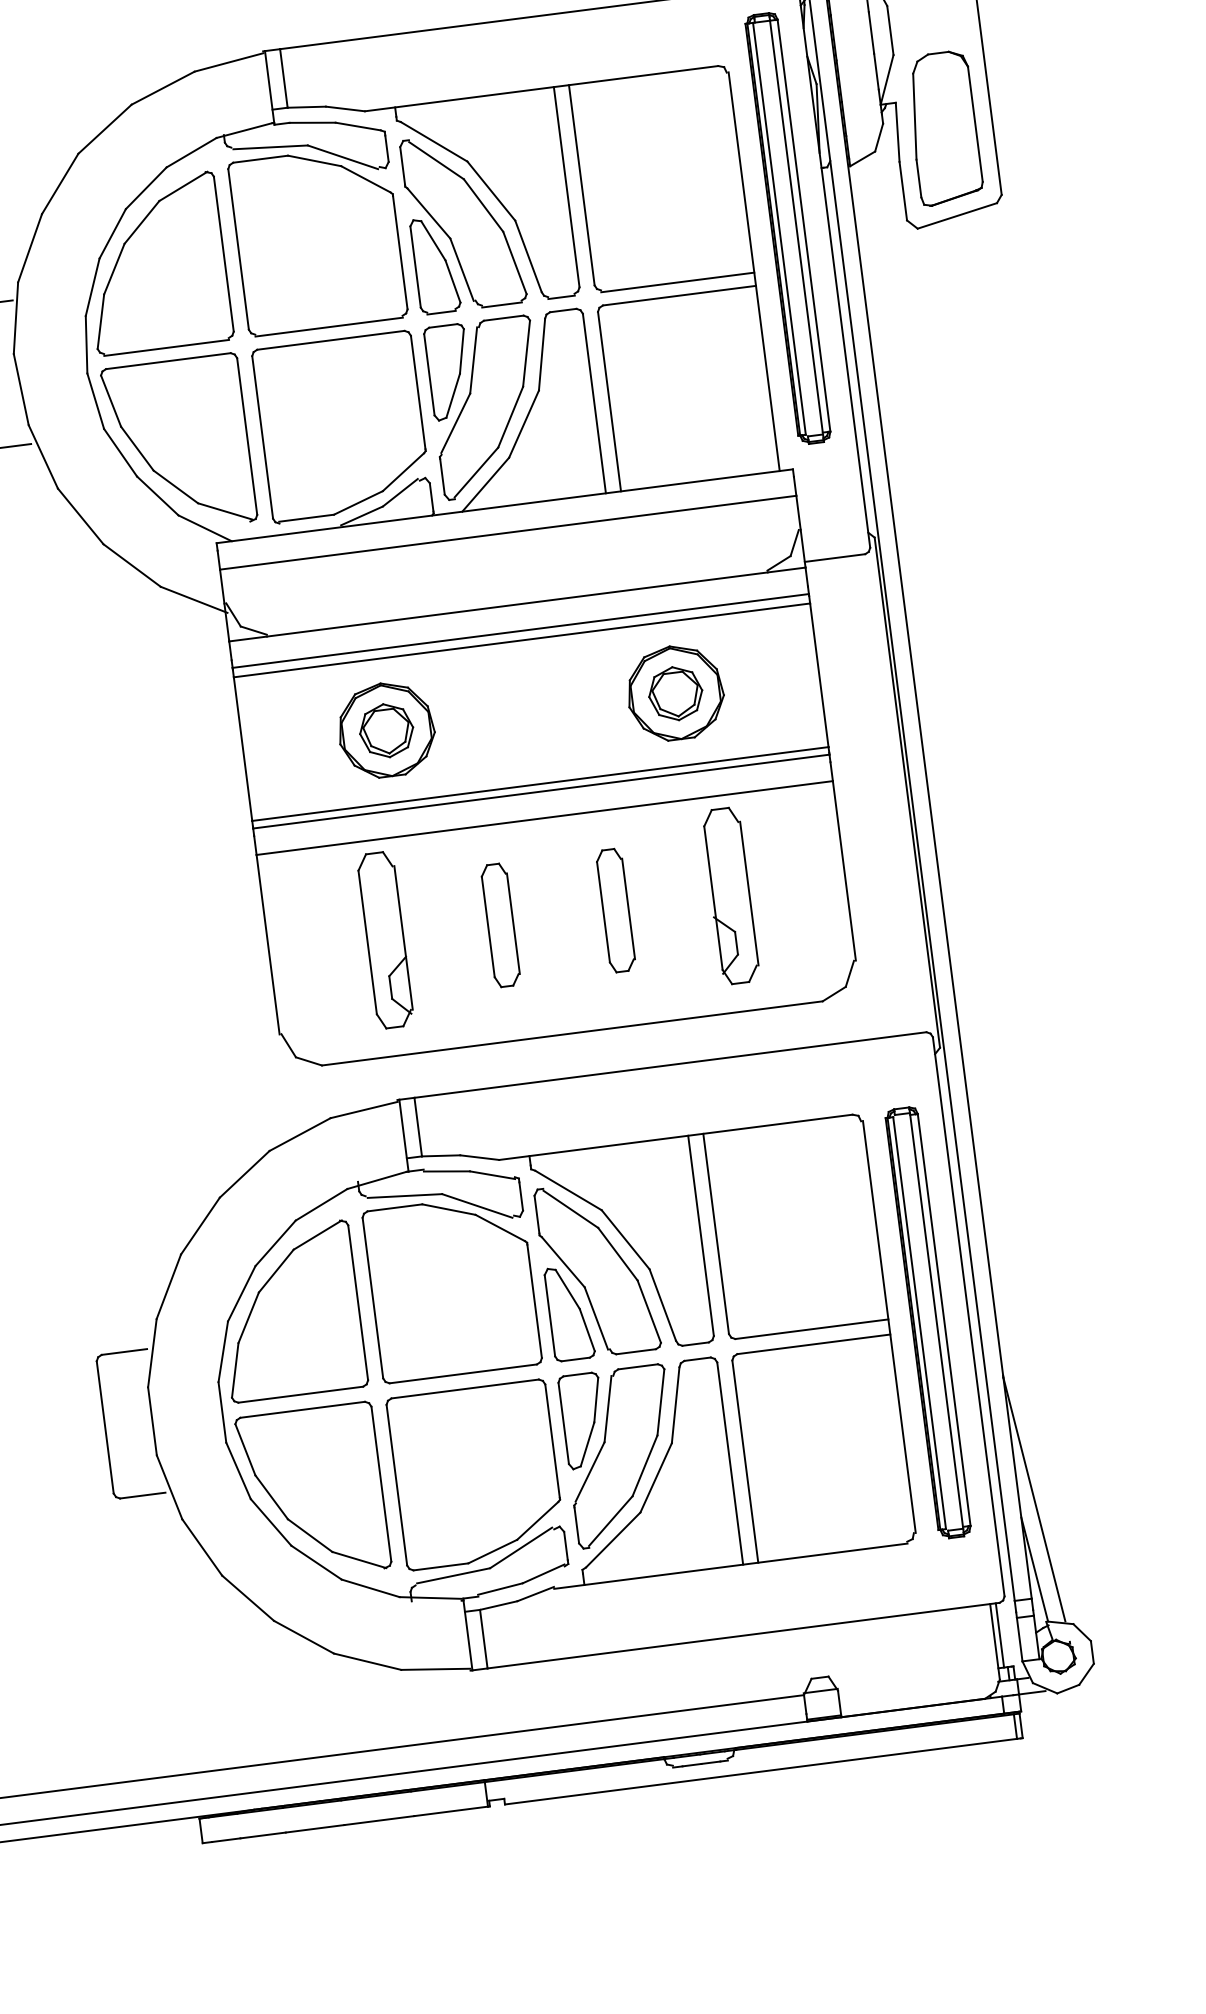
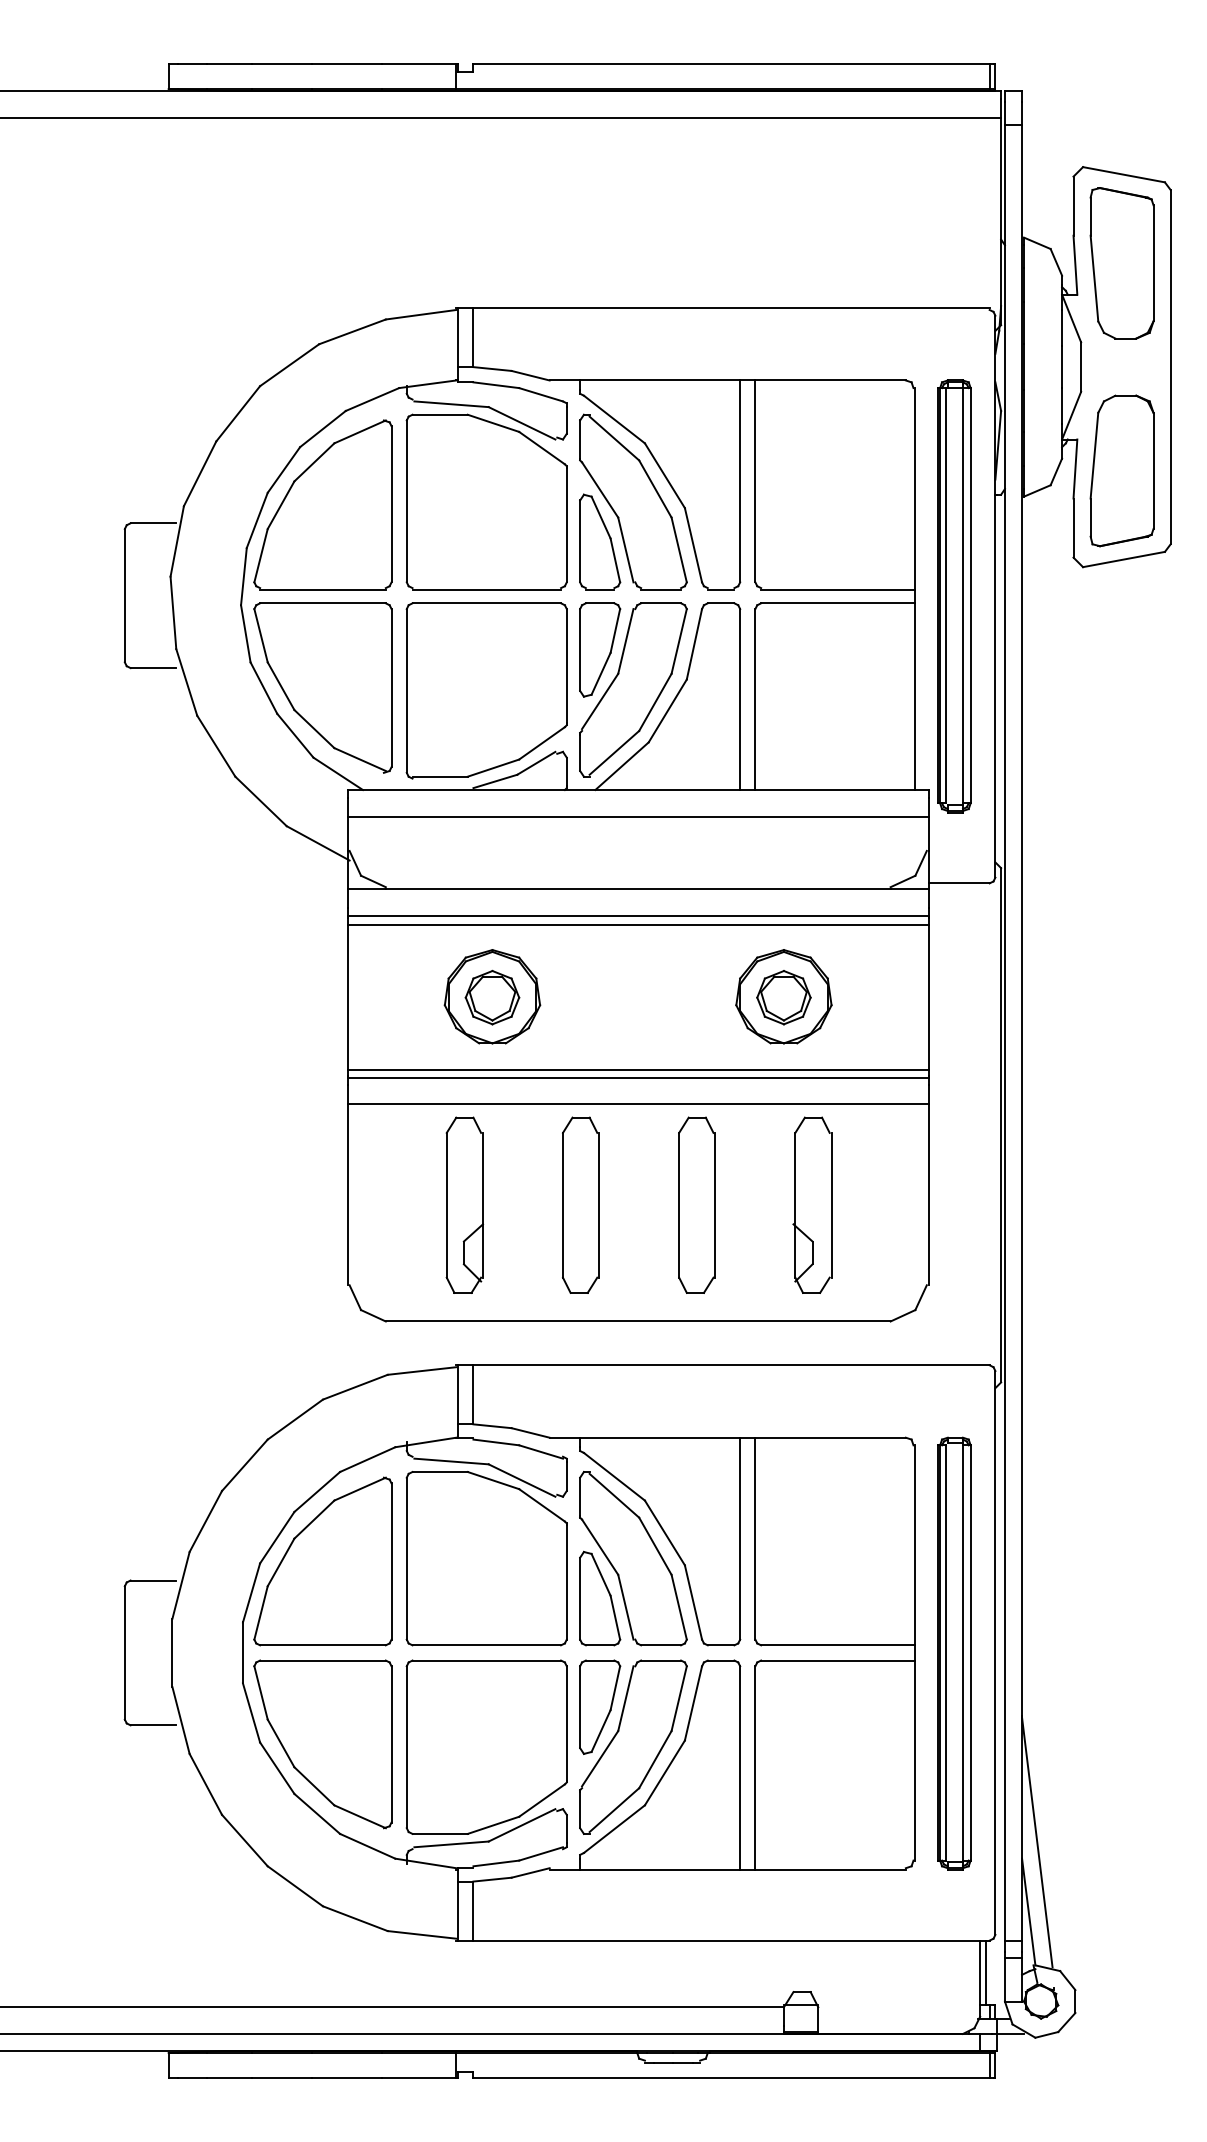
part: (788, 228) -> (954, 596), moved
part: (615, 909) -> (696, 1204), size x1.43
part: (500, 924) -> (580, 1204), size x1.43

